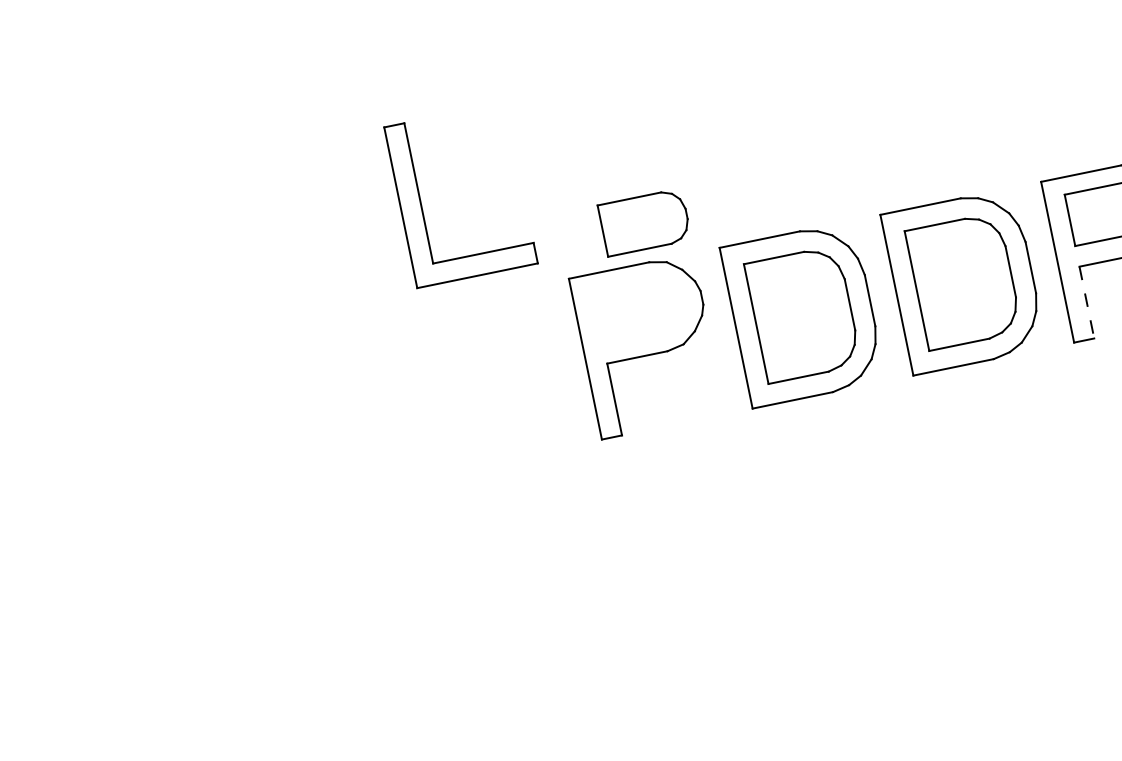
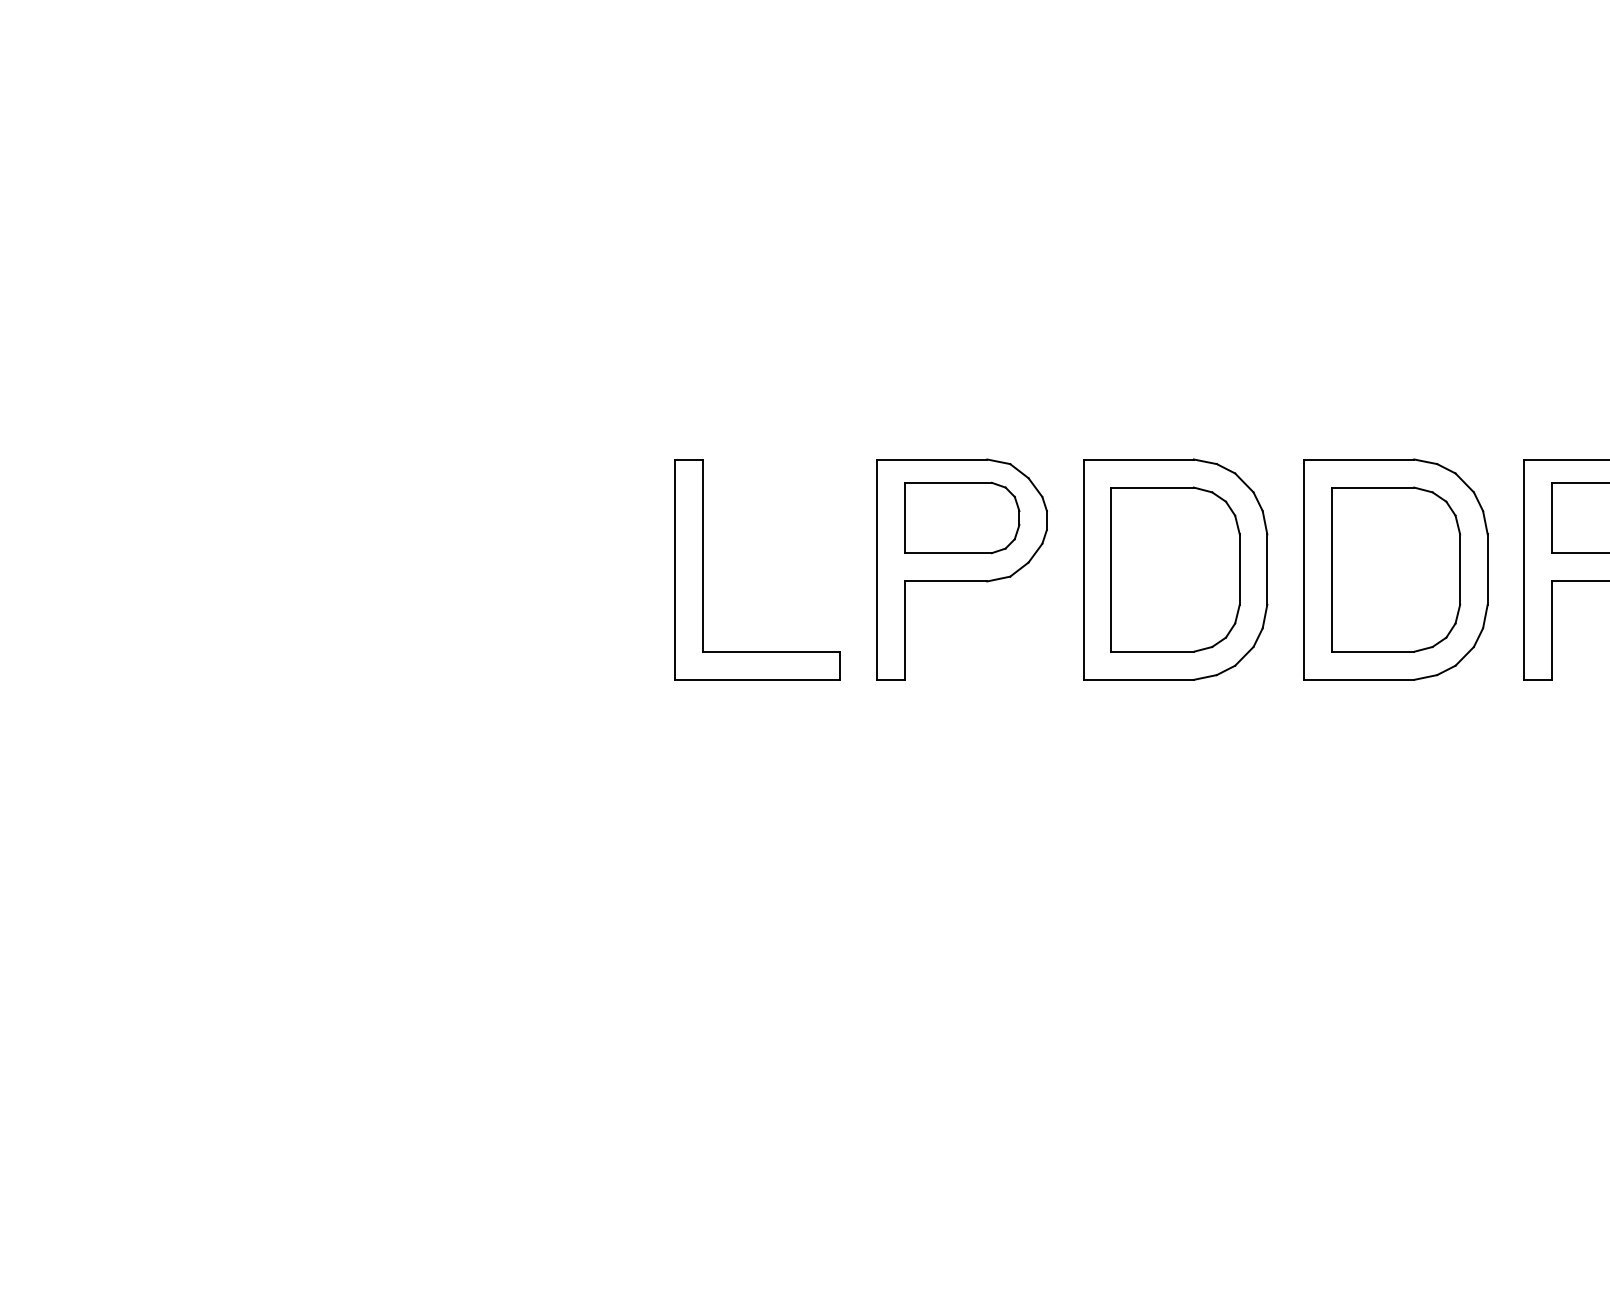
part: (421, 203) -> (703, 569), moved
part: (645, 222) -> (962, 517), moved
line: (1086, 303) -> (1551, 631), dashed -> solid

